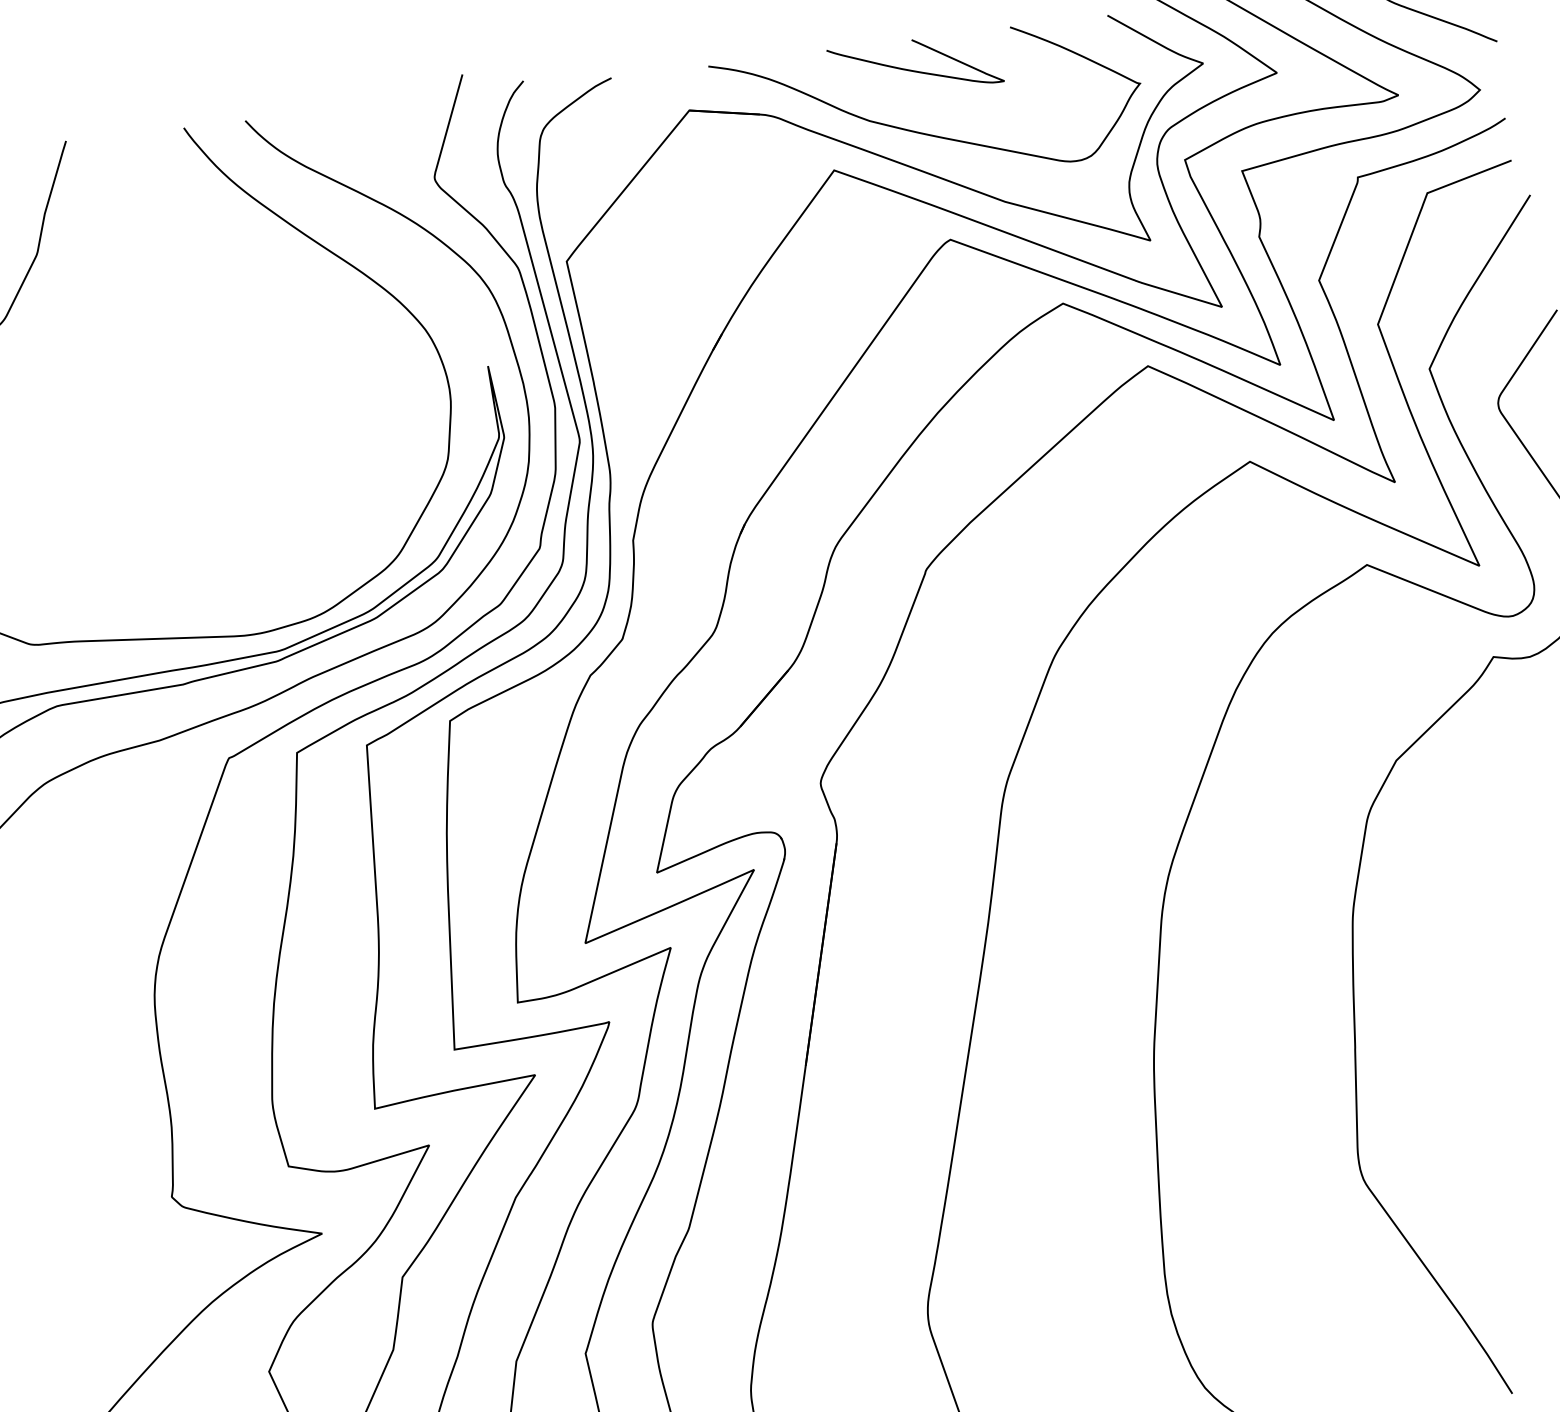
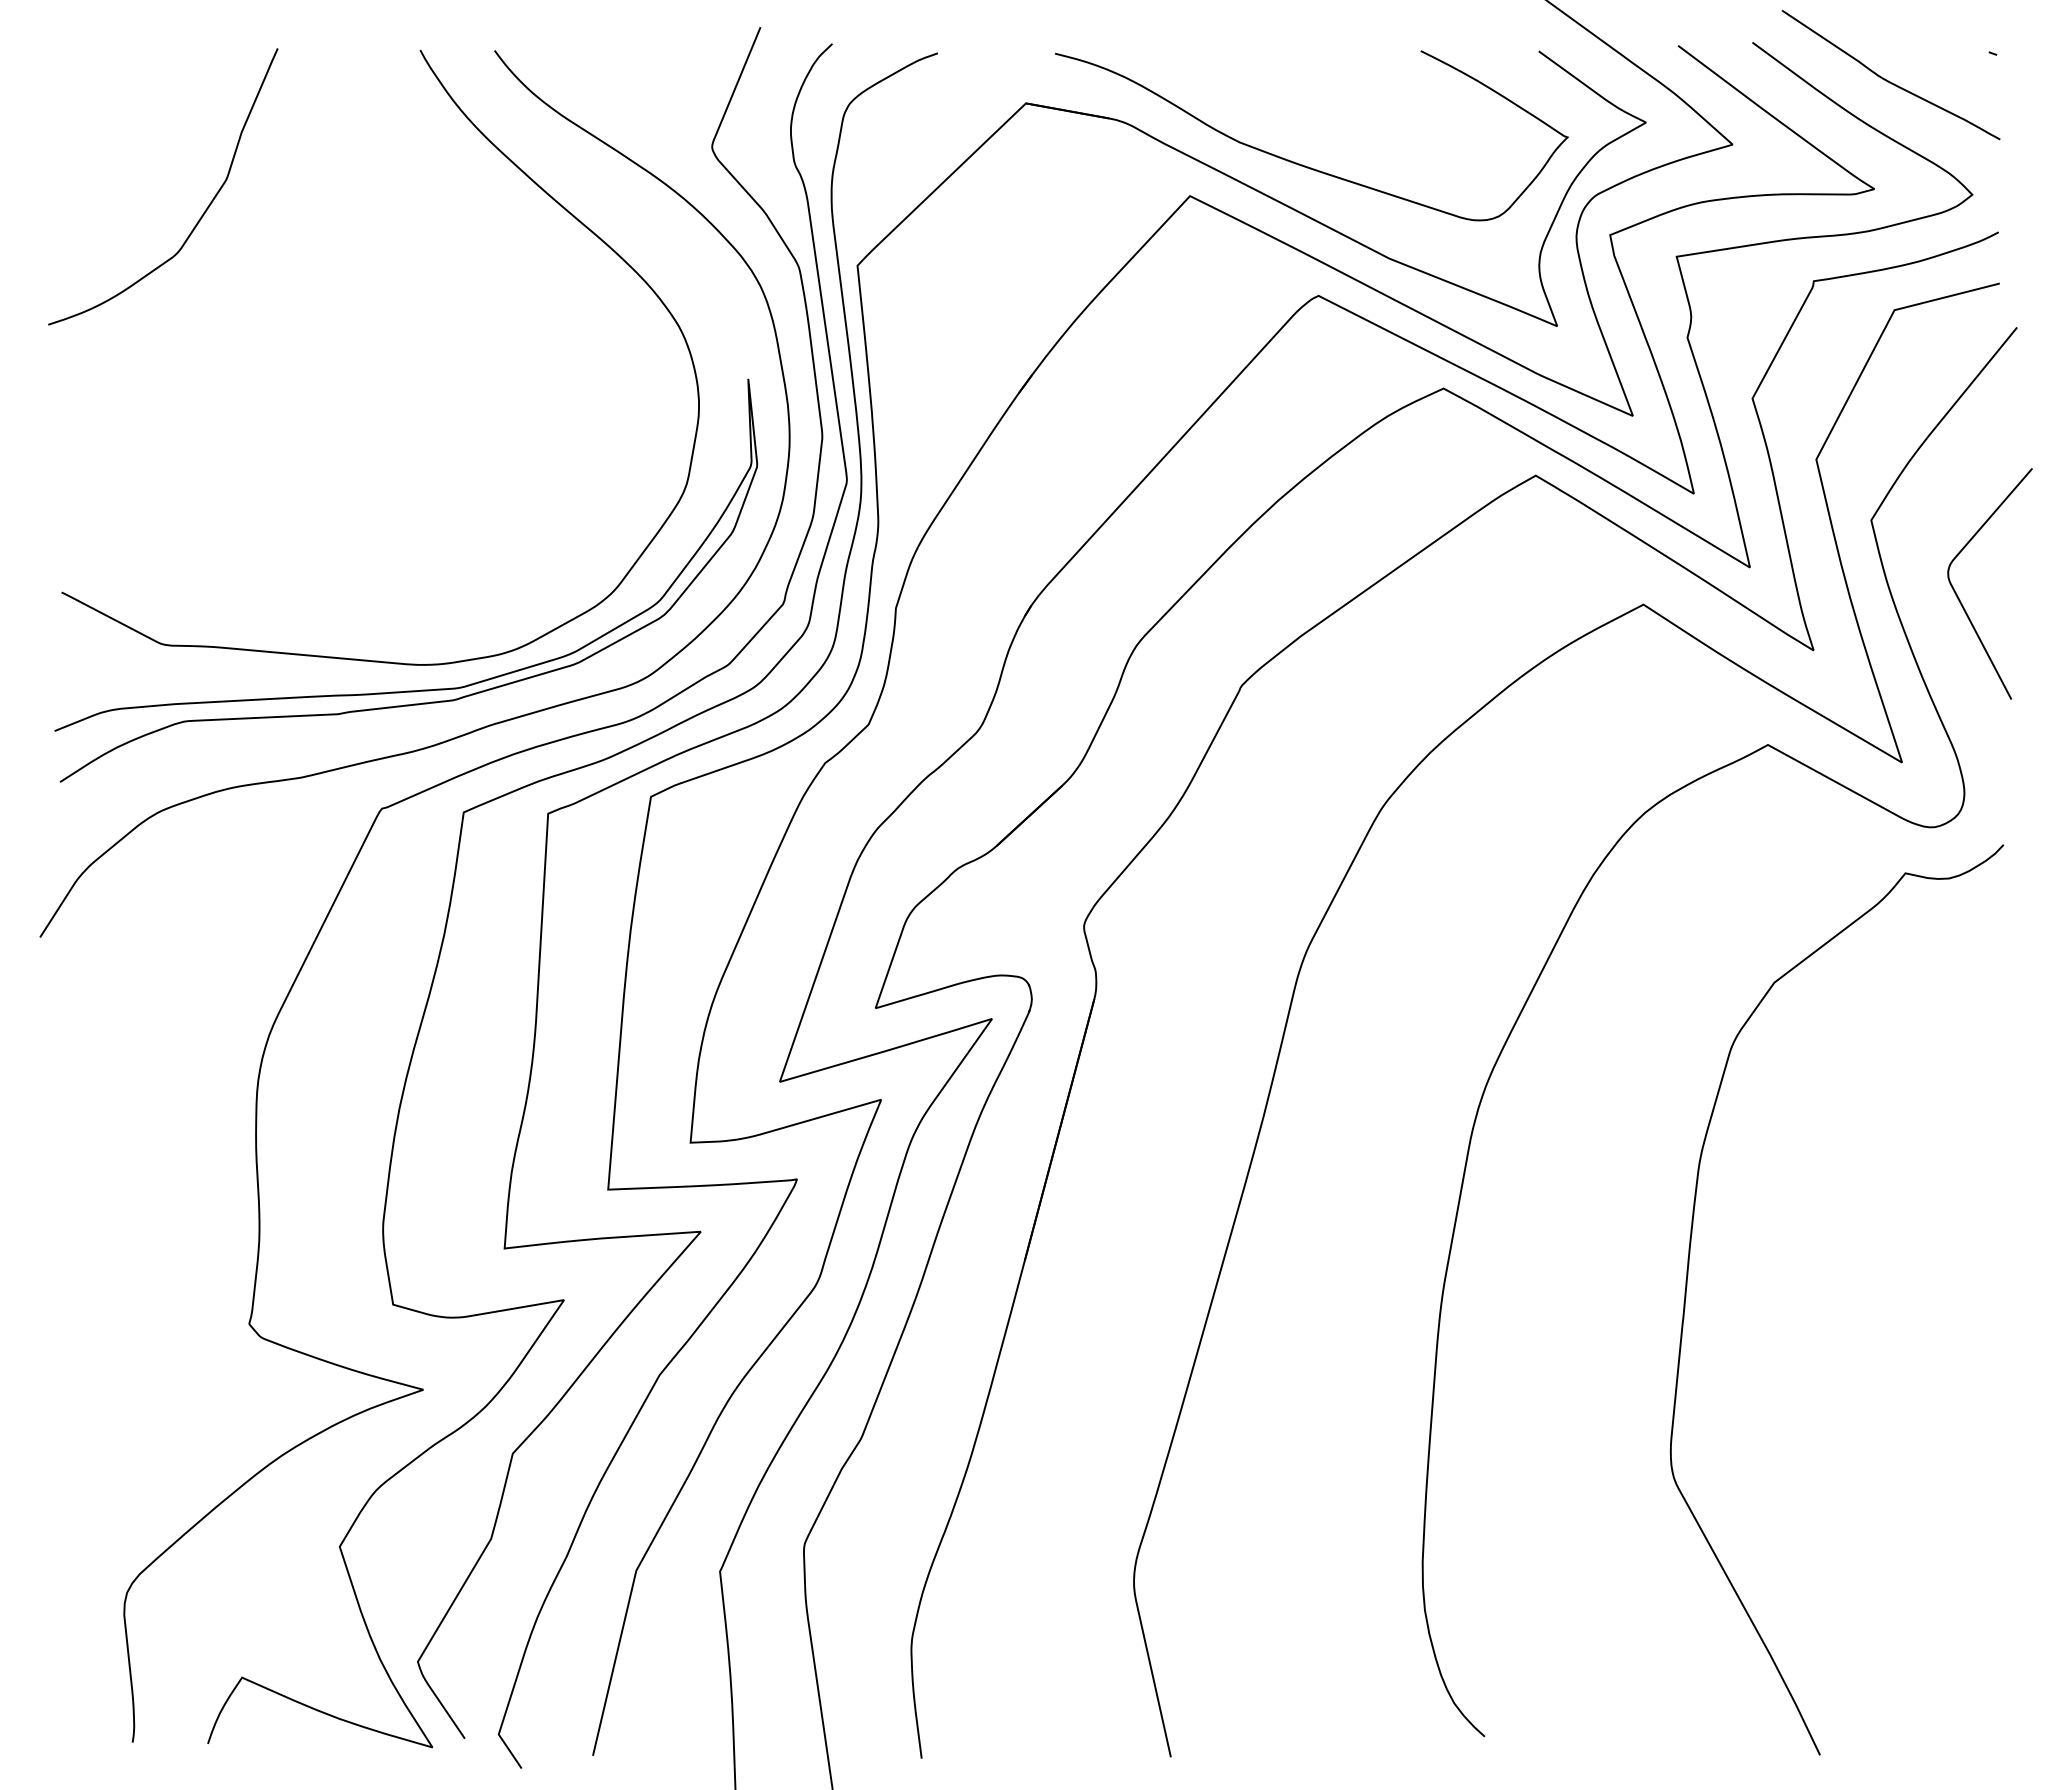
curve: (914, 70) -> (1300, 88), removed

